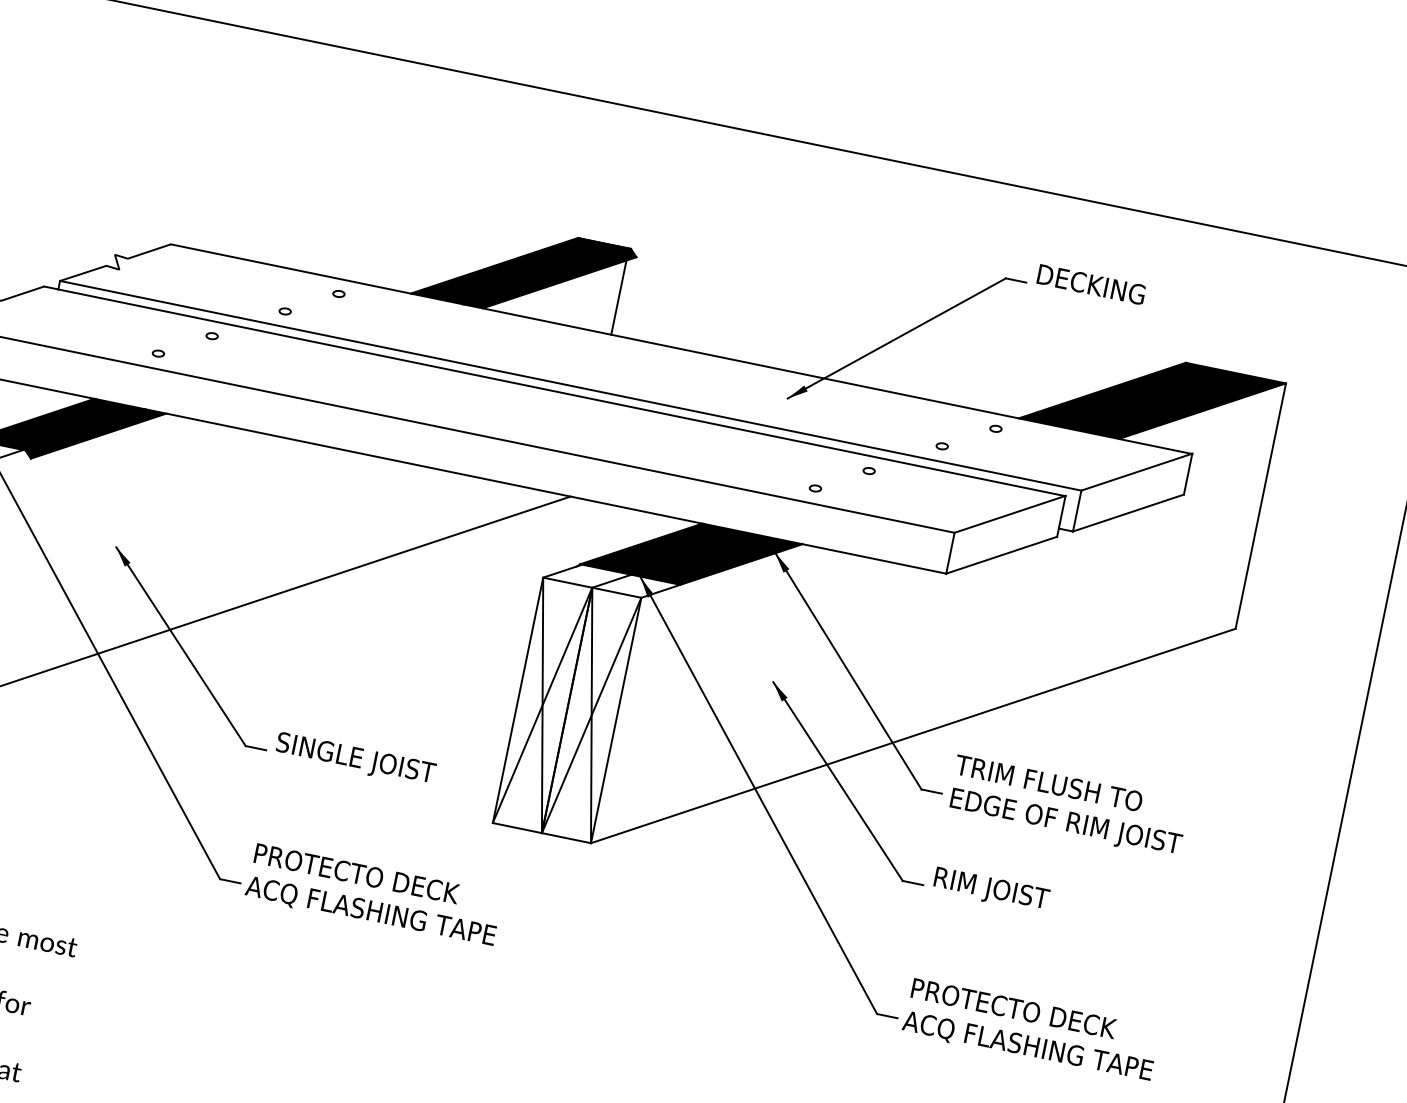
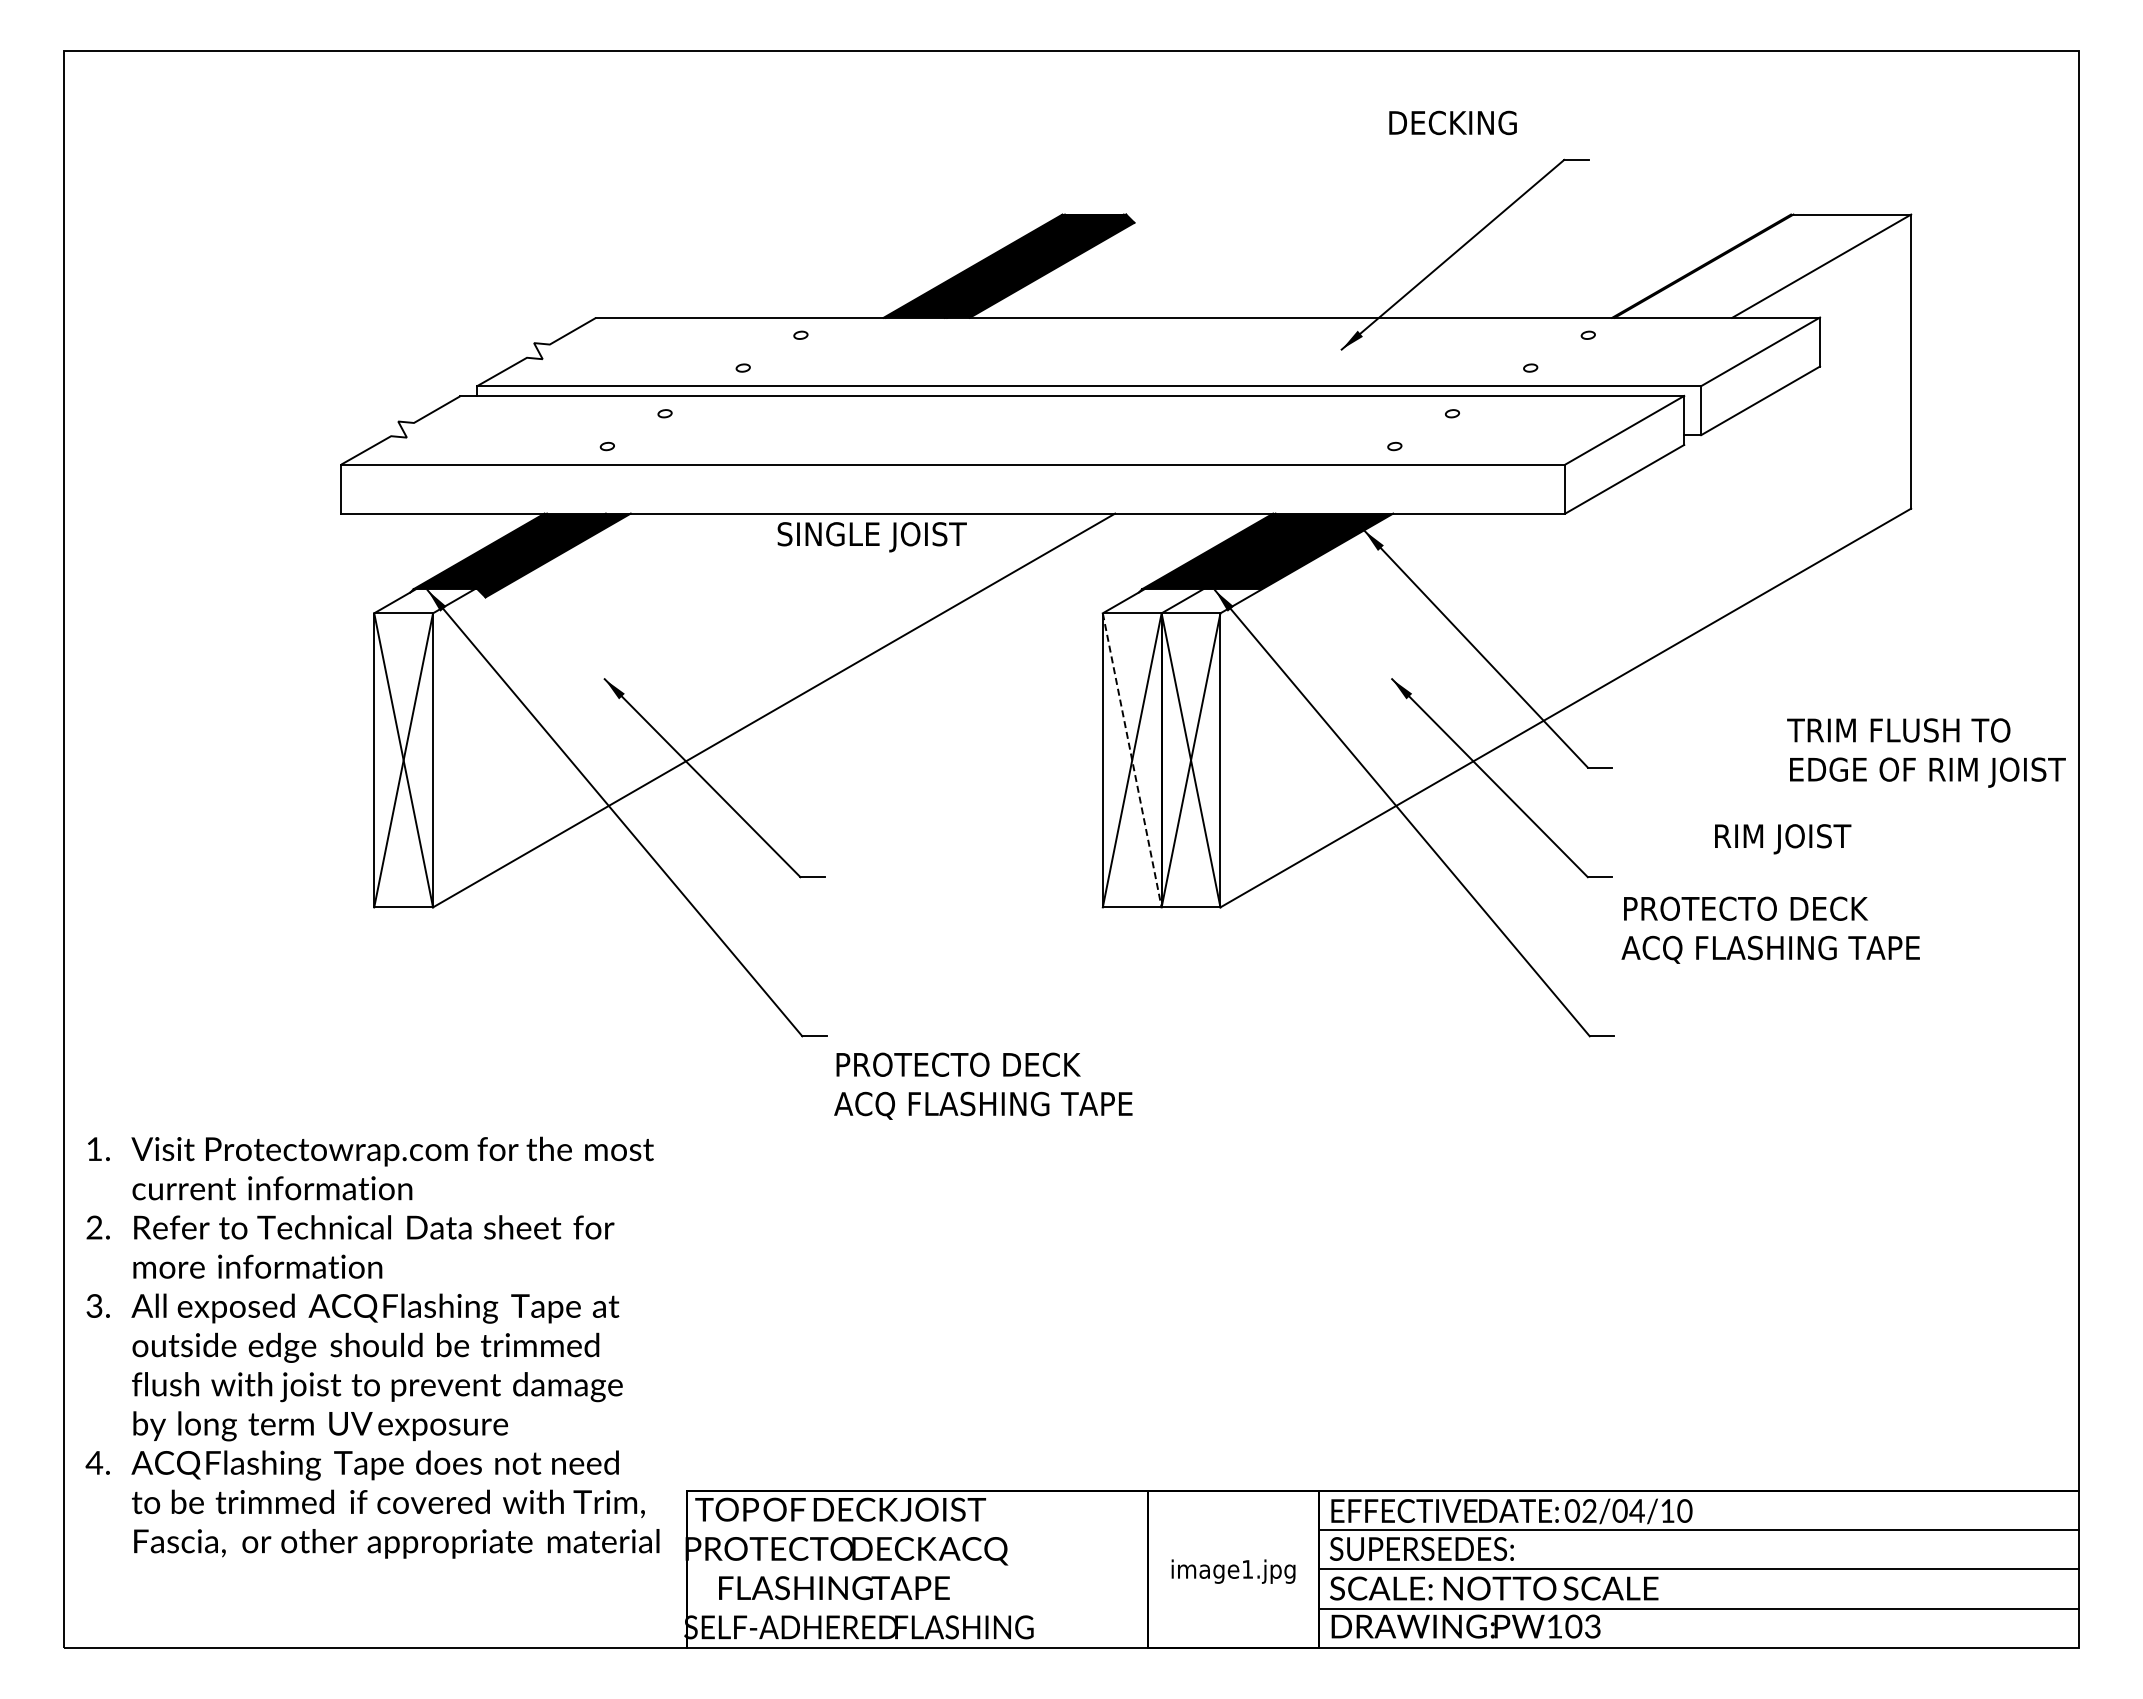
text: (1091, 284) -> (1452, 122), moved
line: (618, 296) -> (1123, 272), removed
fill: (1153, 400) -> (1762, 265), removed
line: (542, 705) -> (1132, 760), solid -> dashed
text: (355, 760) -> (871, 537), moved
text: (1068, 806) -> (1926, 752), moved
text: (991, 890) -> (1783, 839), moved
text: (374, 895) -> (983, 1085), moved
text: (1030, 1030) -> (1770, 929), moved

